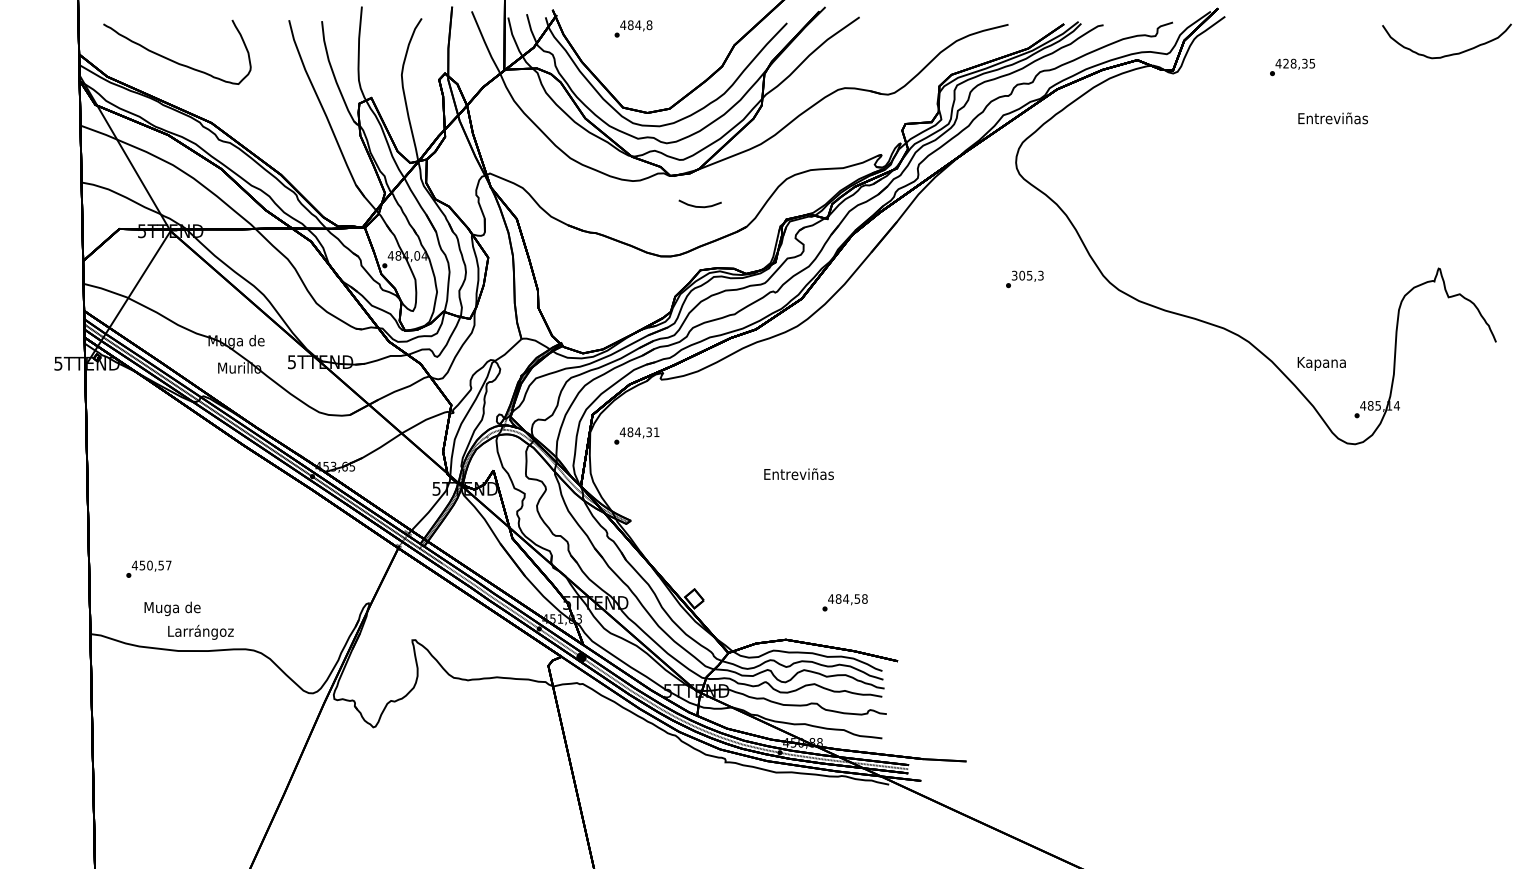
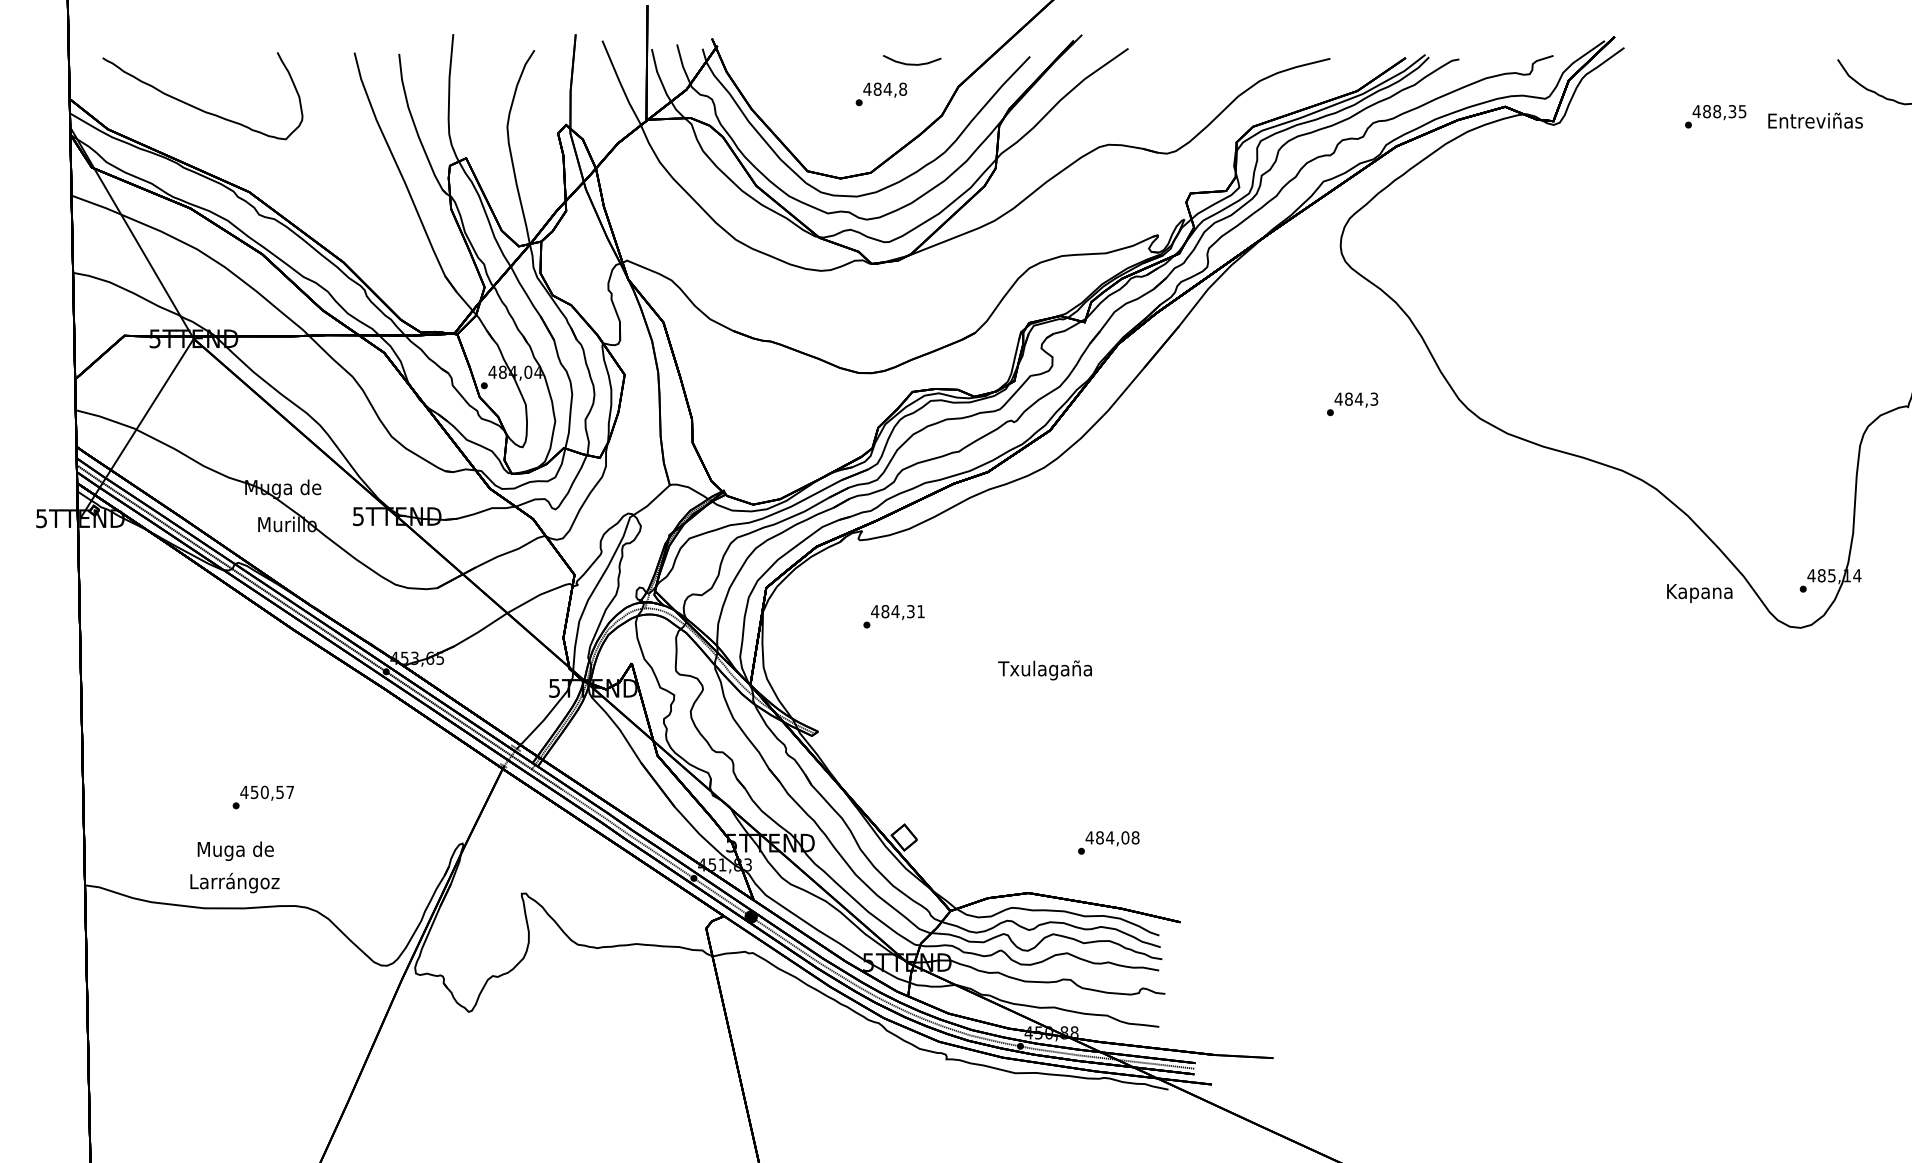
text: (633, 28) -> (881, 93), moved
text: (1285, 63) -> (1706, 111), 428,35 -> 488,35
text: (1332, 118) -> (1814, 120), moved
part: (699, 203) -> (911, 59), moved
text: (1021, 275) -> (1348, 398), 305,3 -> 484,3
text: (1321, 363) -> (1699, 592), moved
text: (636, 435) -> (893, 615), moved
text: (798, 475) -> (1045, 670), Entreviñas -> Txulagaña
text: (148, 568) -> (262, 796), moved
text: (857, 598) -> (1125, 837), 484,58 -> 484,08
text: (172, 608) -> (235, 850), moved

